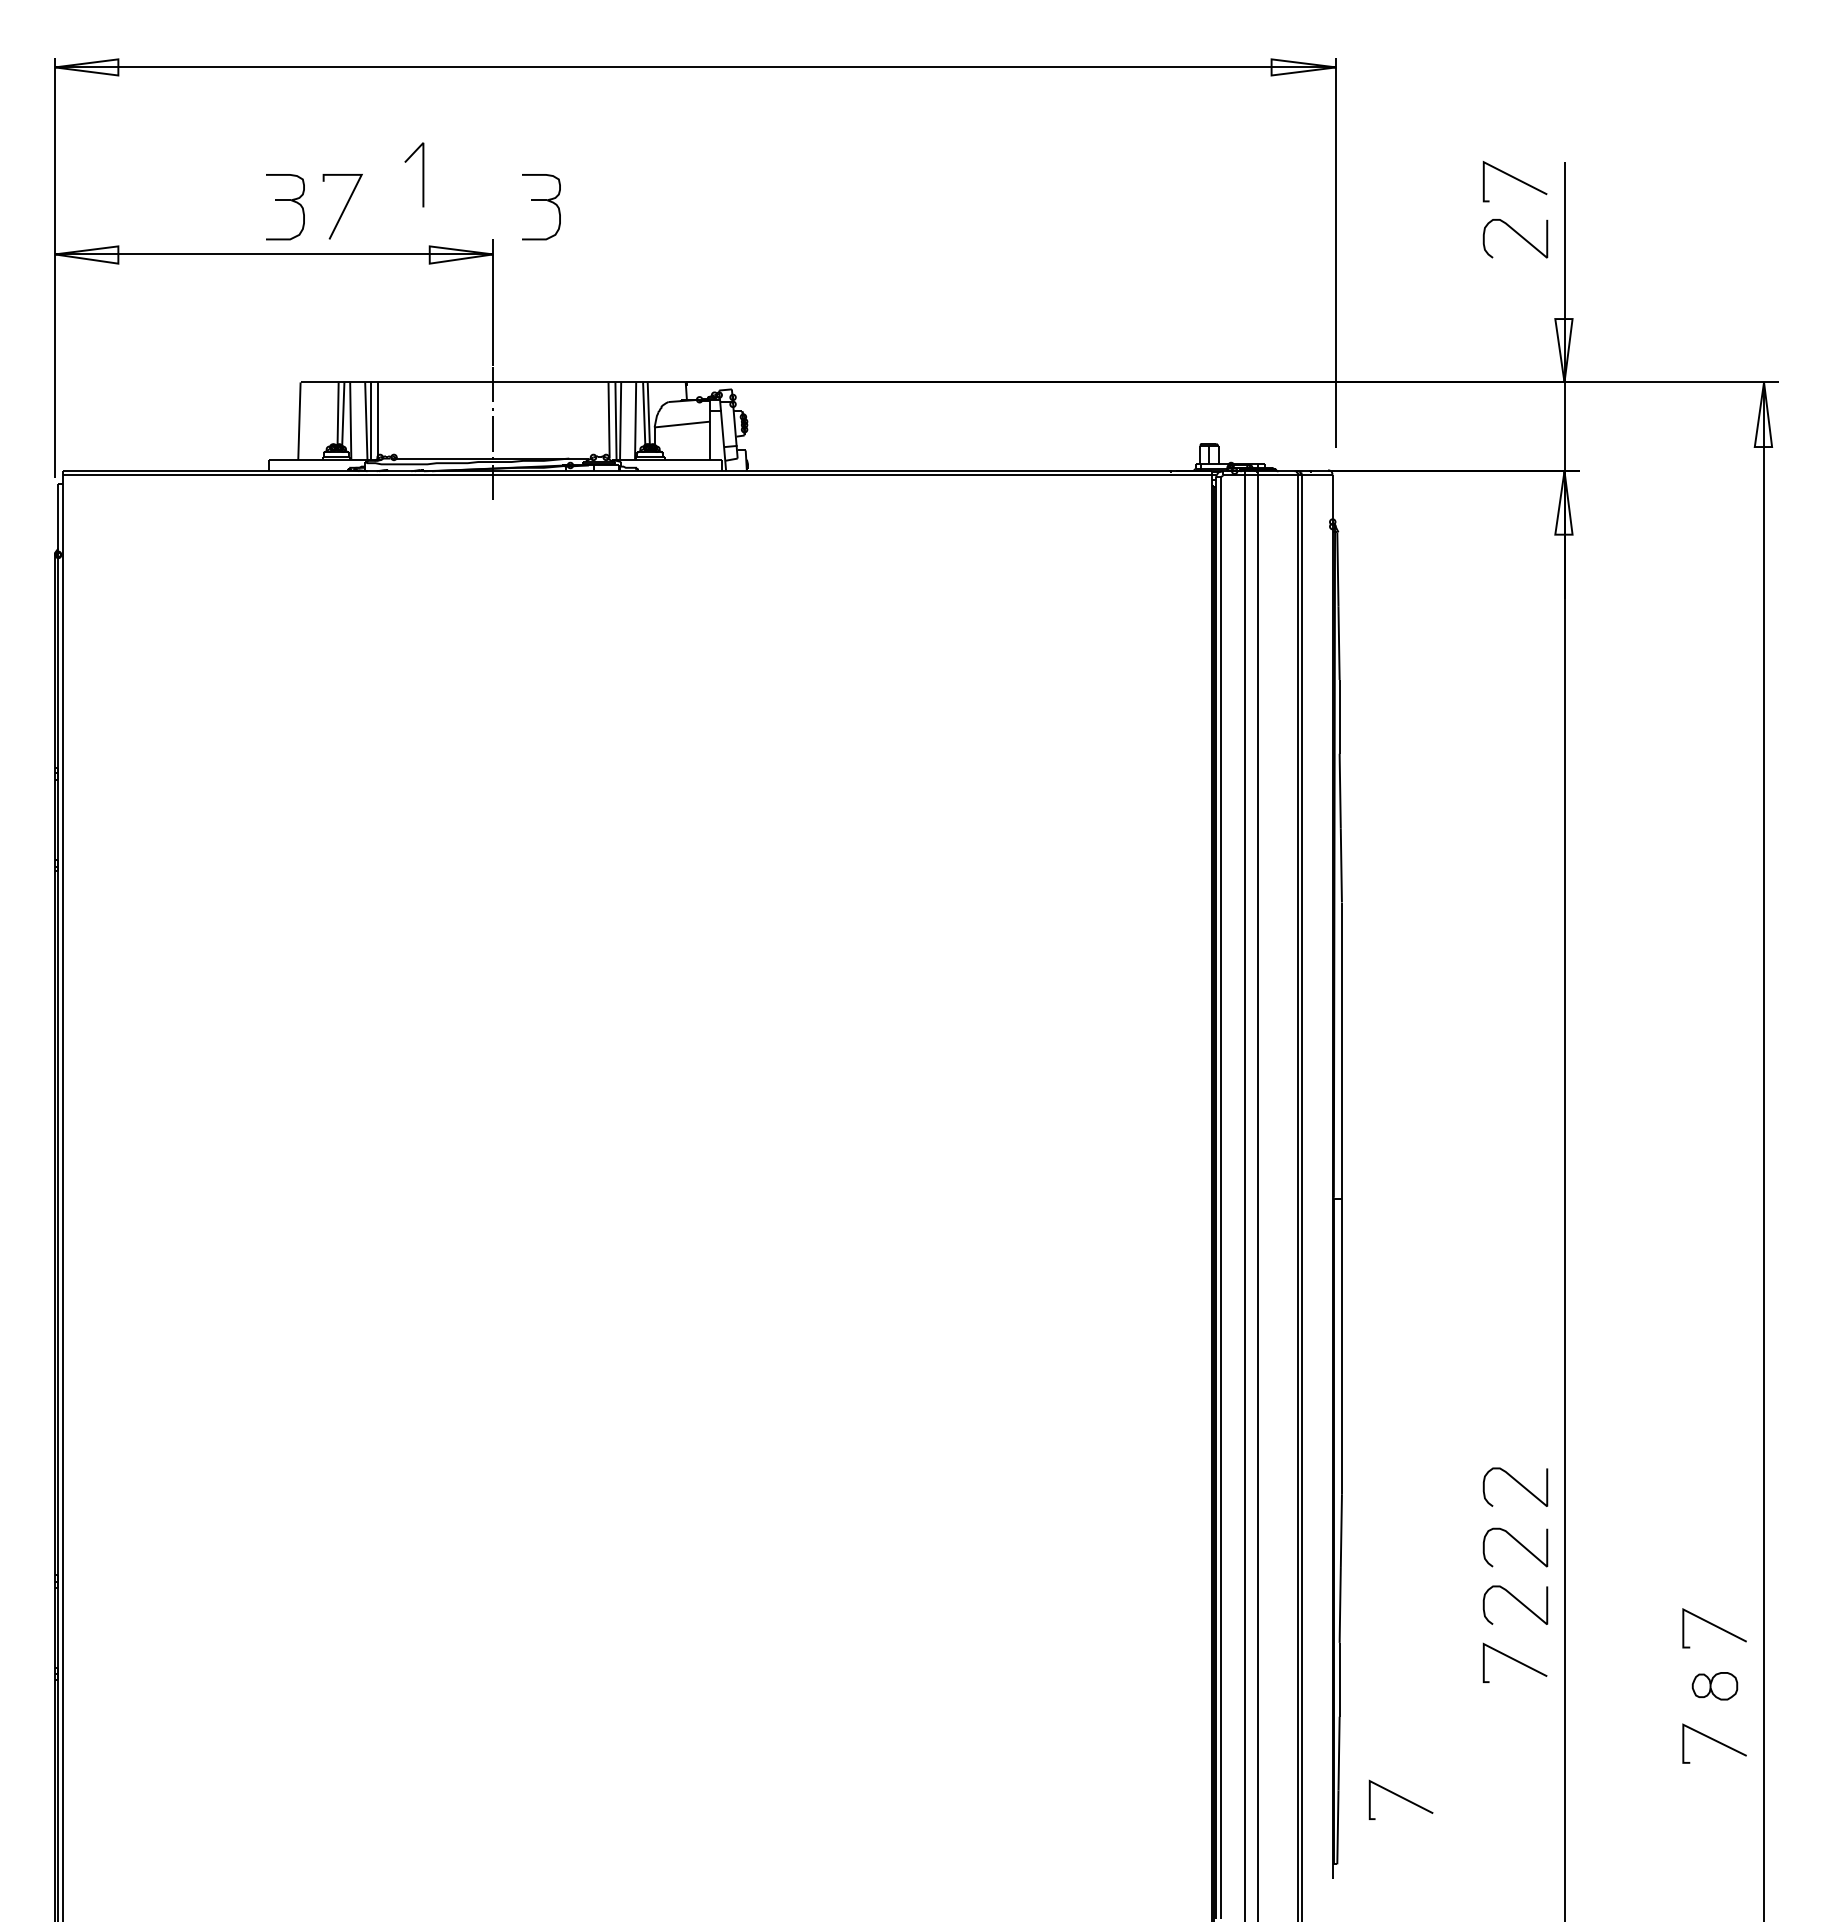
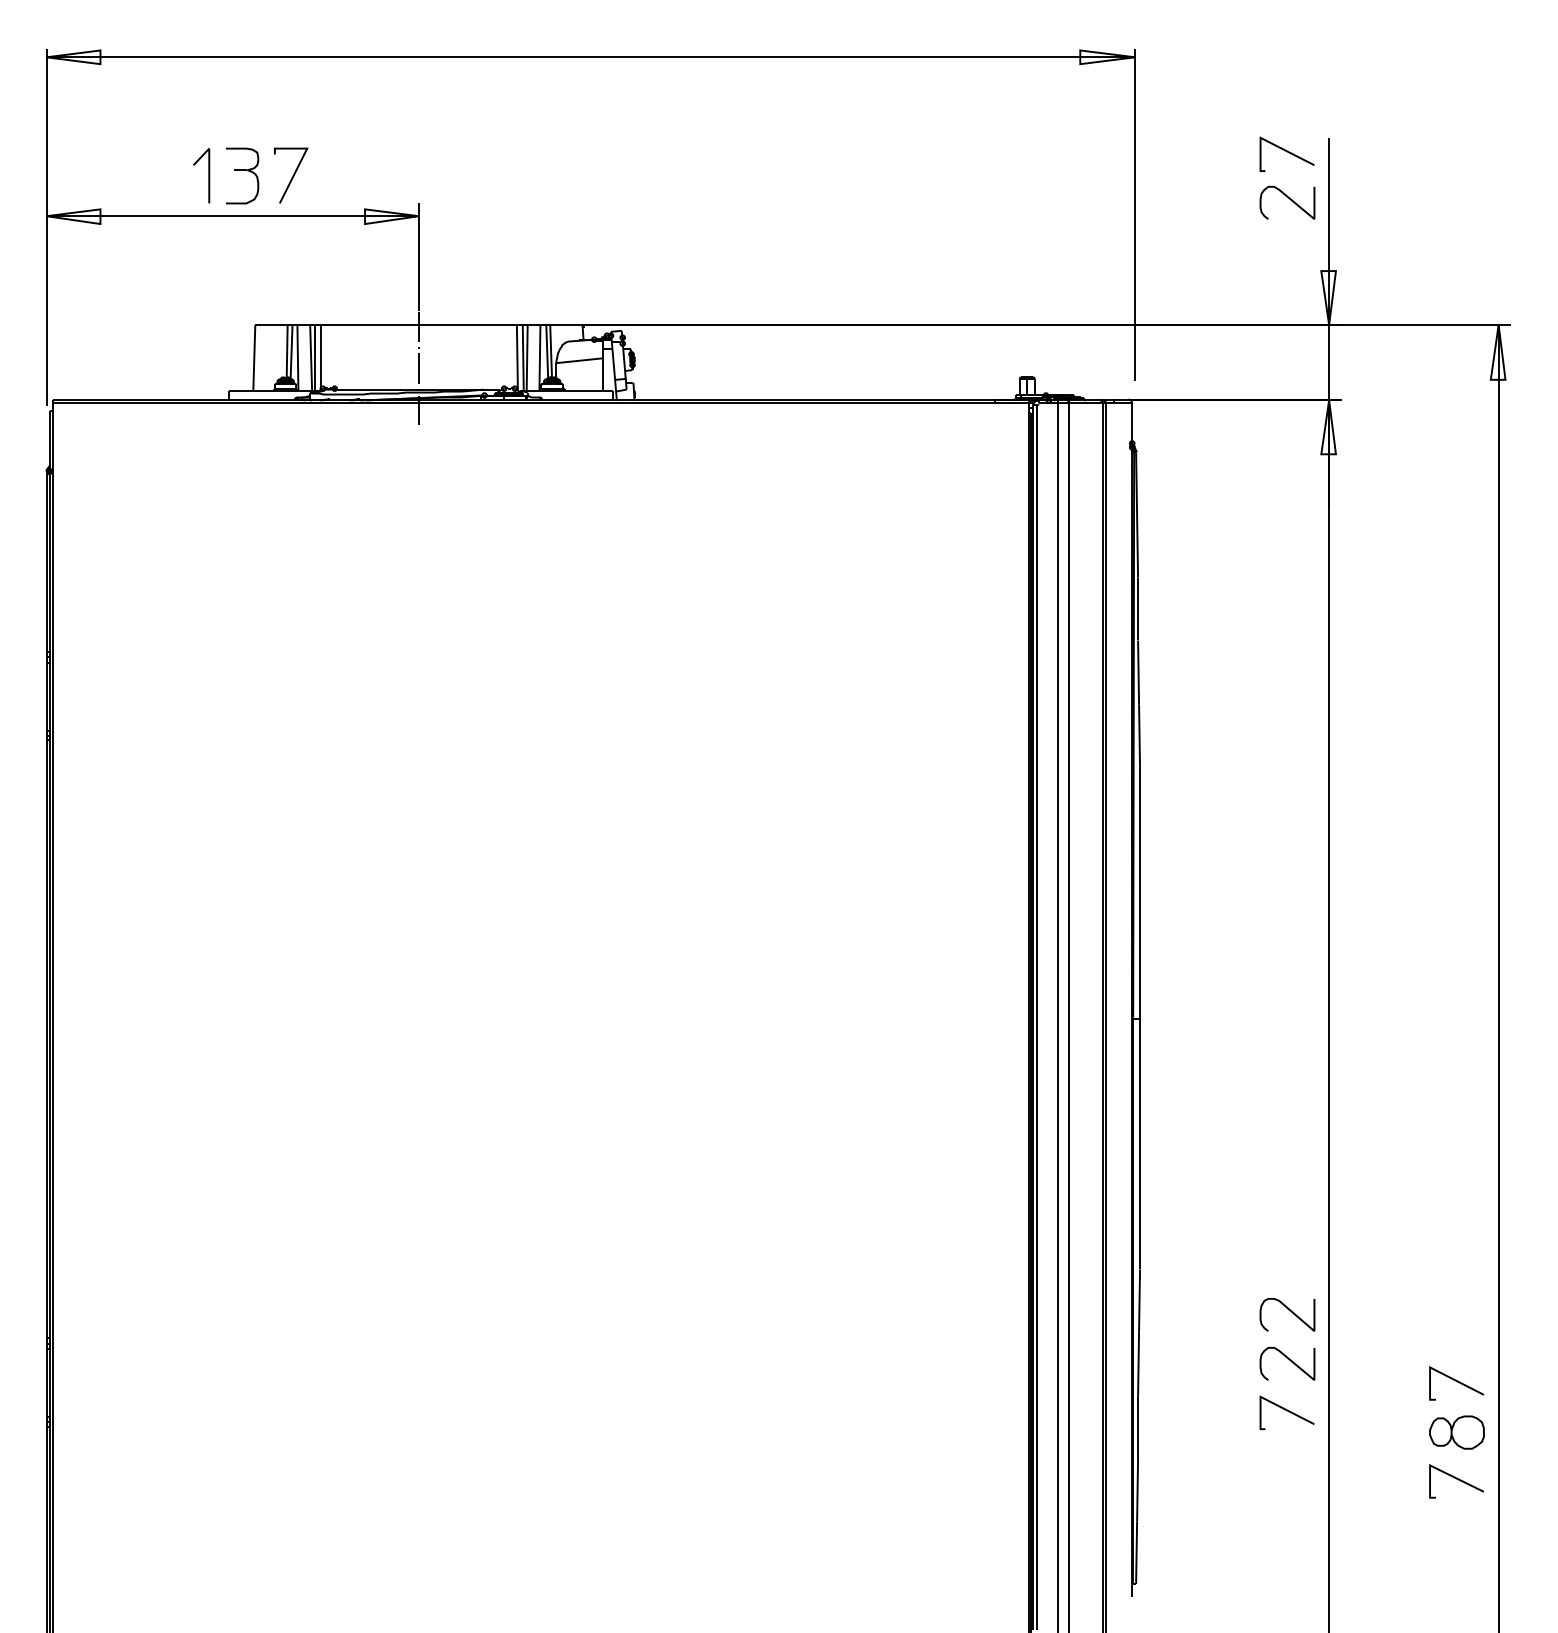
curve: (422, 174) -> (208, 175), moved
part: (541, 200) -> (459, 170), removed
curve: (1516, 1482) -> (1288, 1259), removed
part: (1714, 1686) -> (1456, 1432), size x1.43
curve: (1401, 1798) -> (1190, 1528), removed

